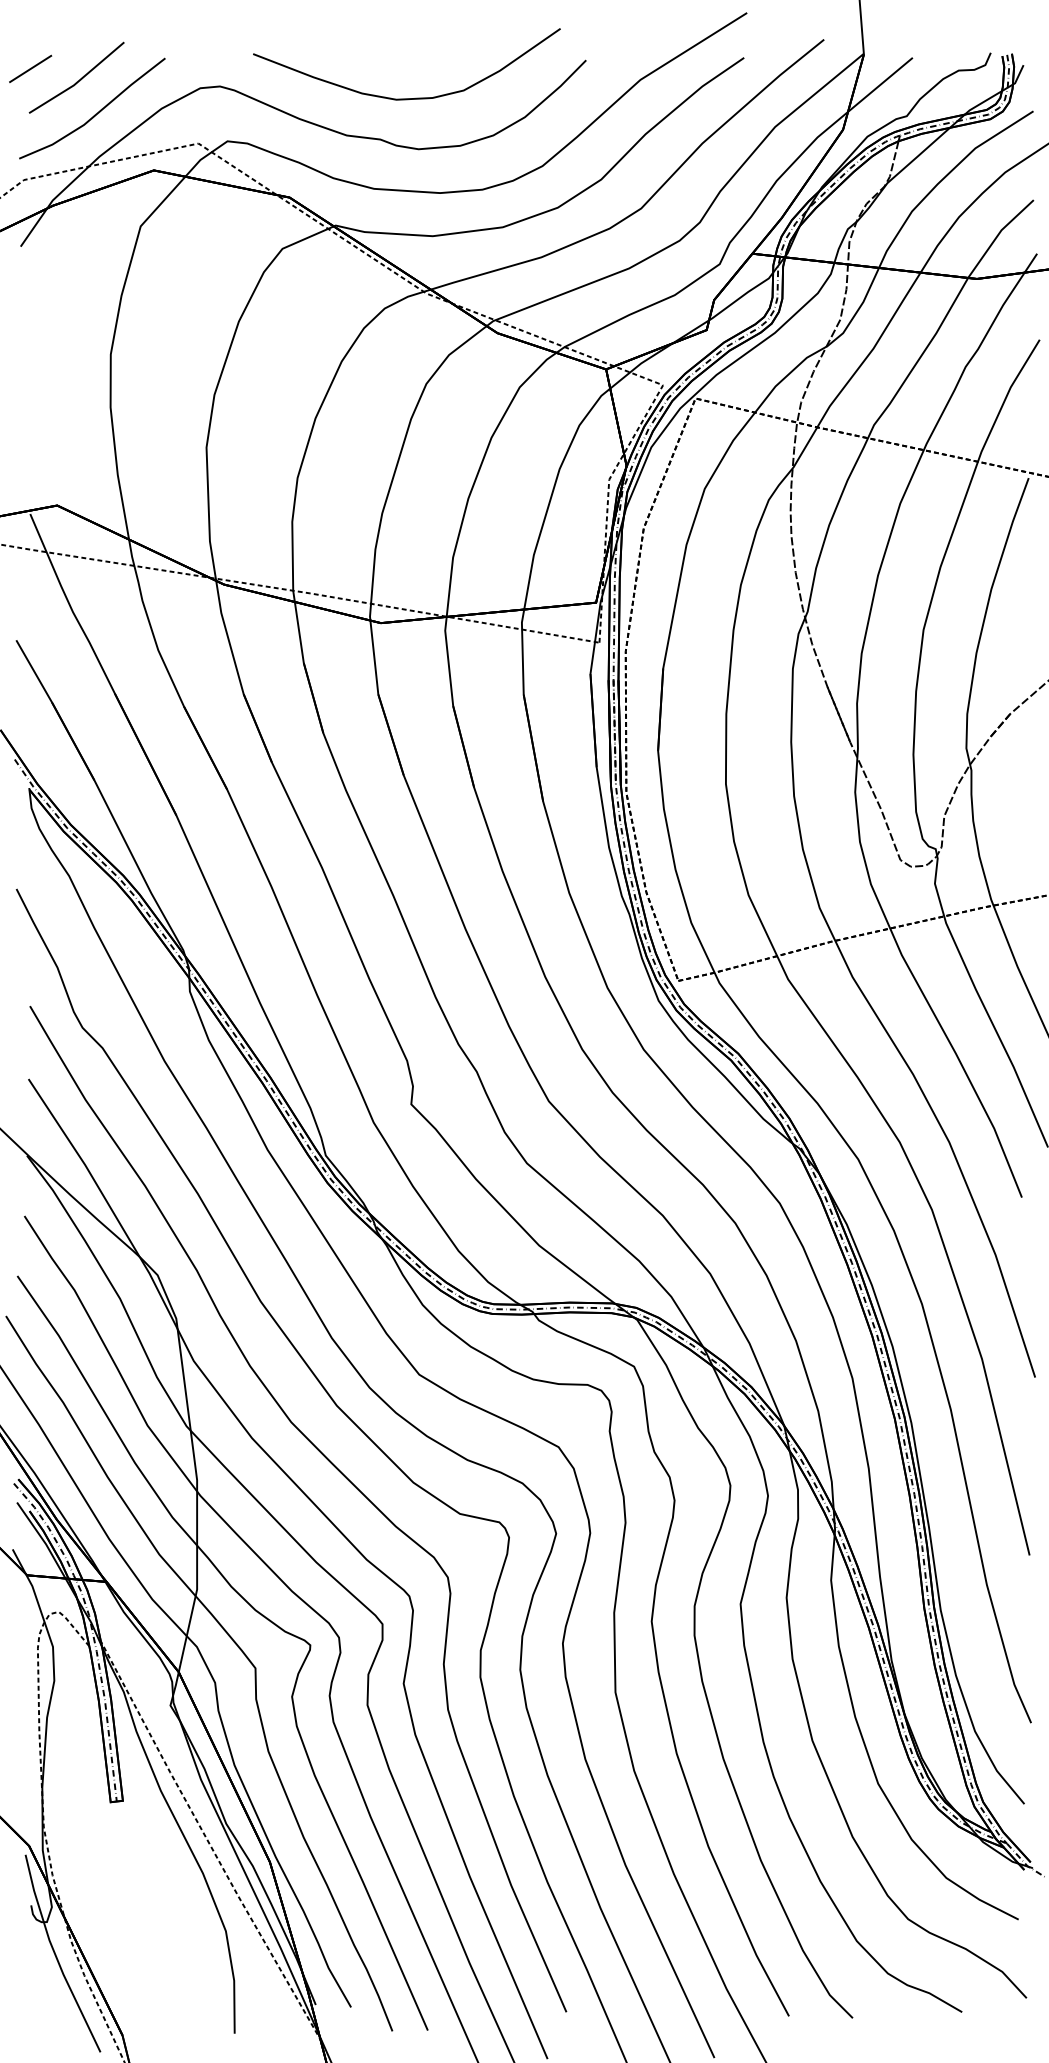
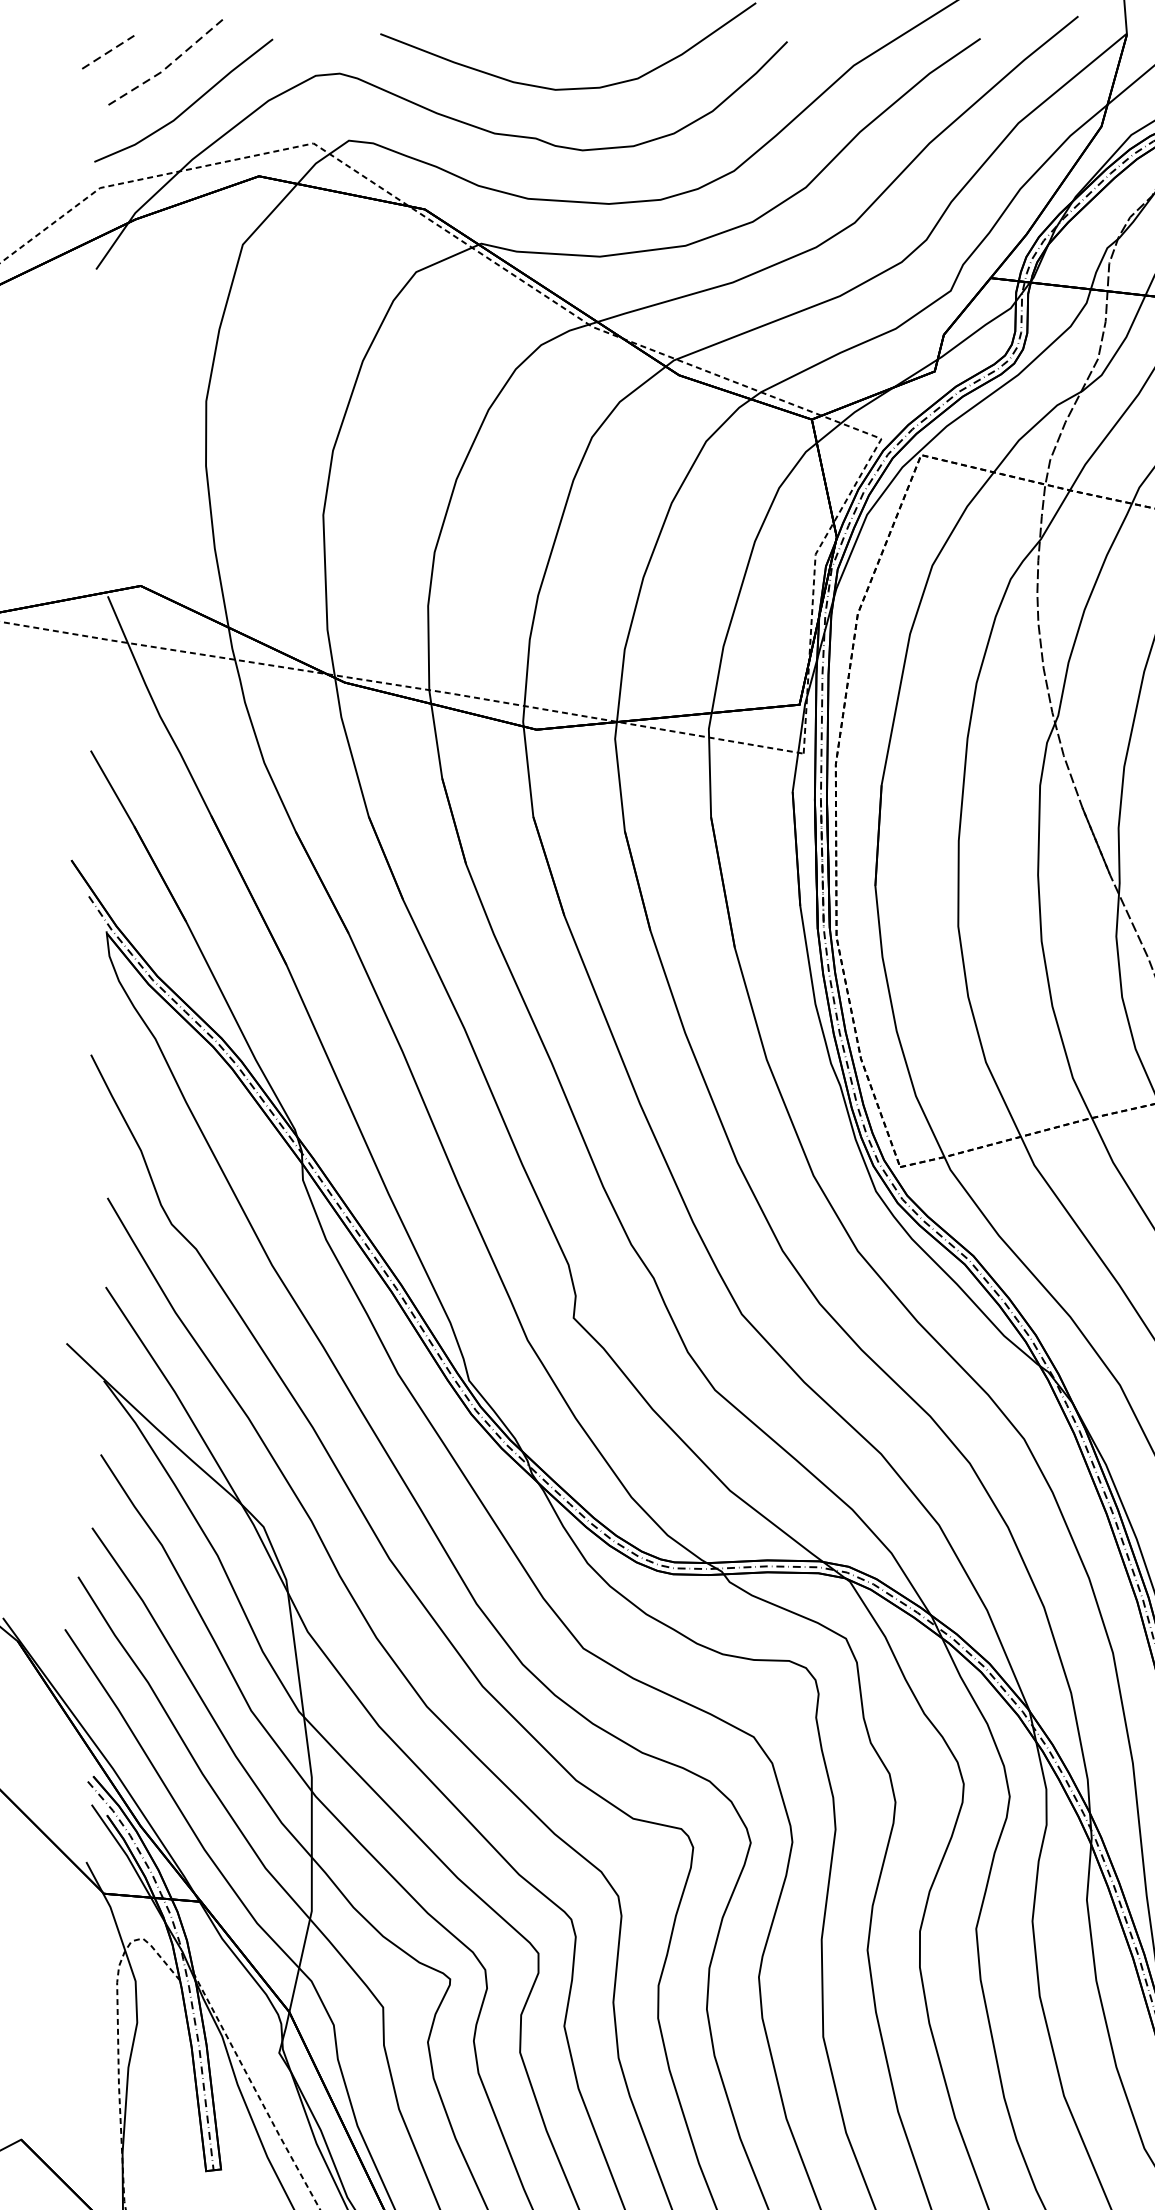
line: (31, 68) -> (109, 51), solid -> dashed
line: (78, 81) -> (166, 67), solid -> dashed

